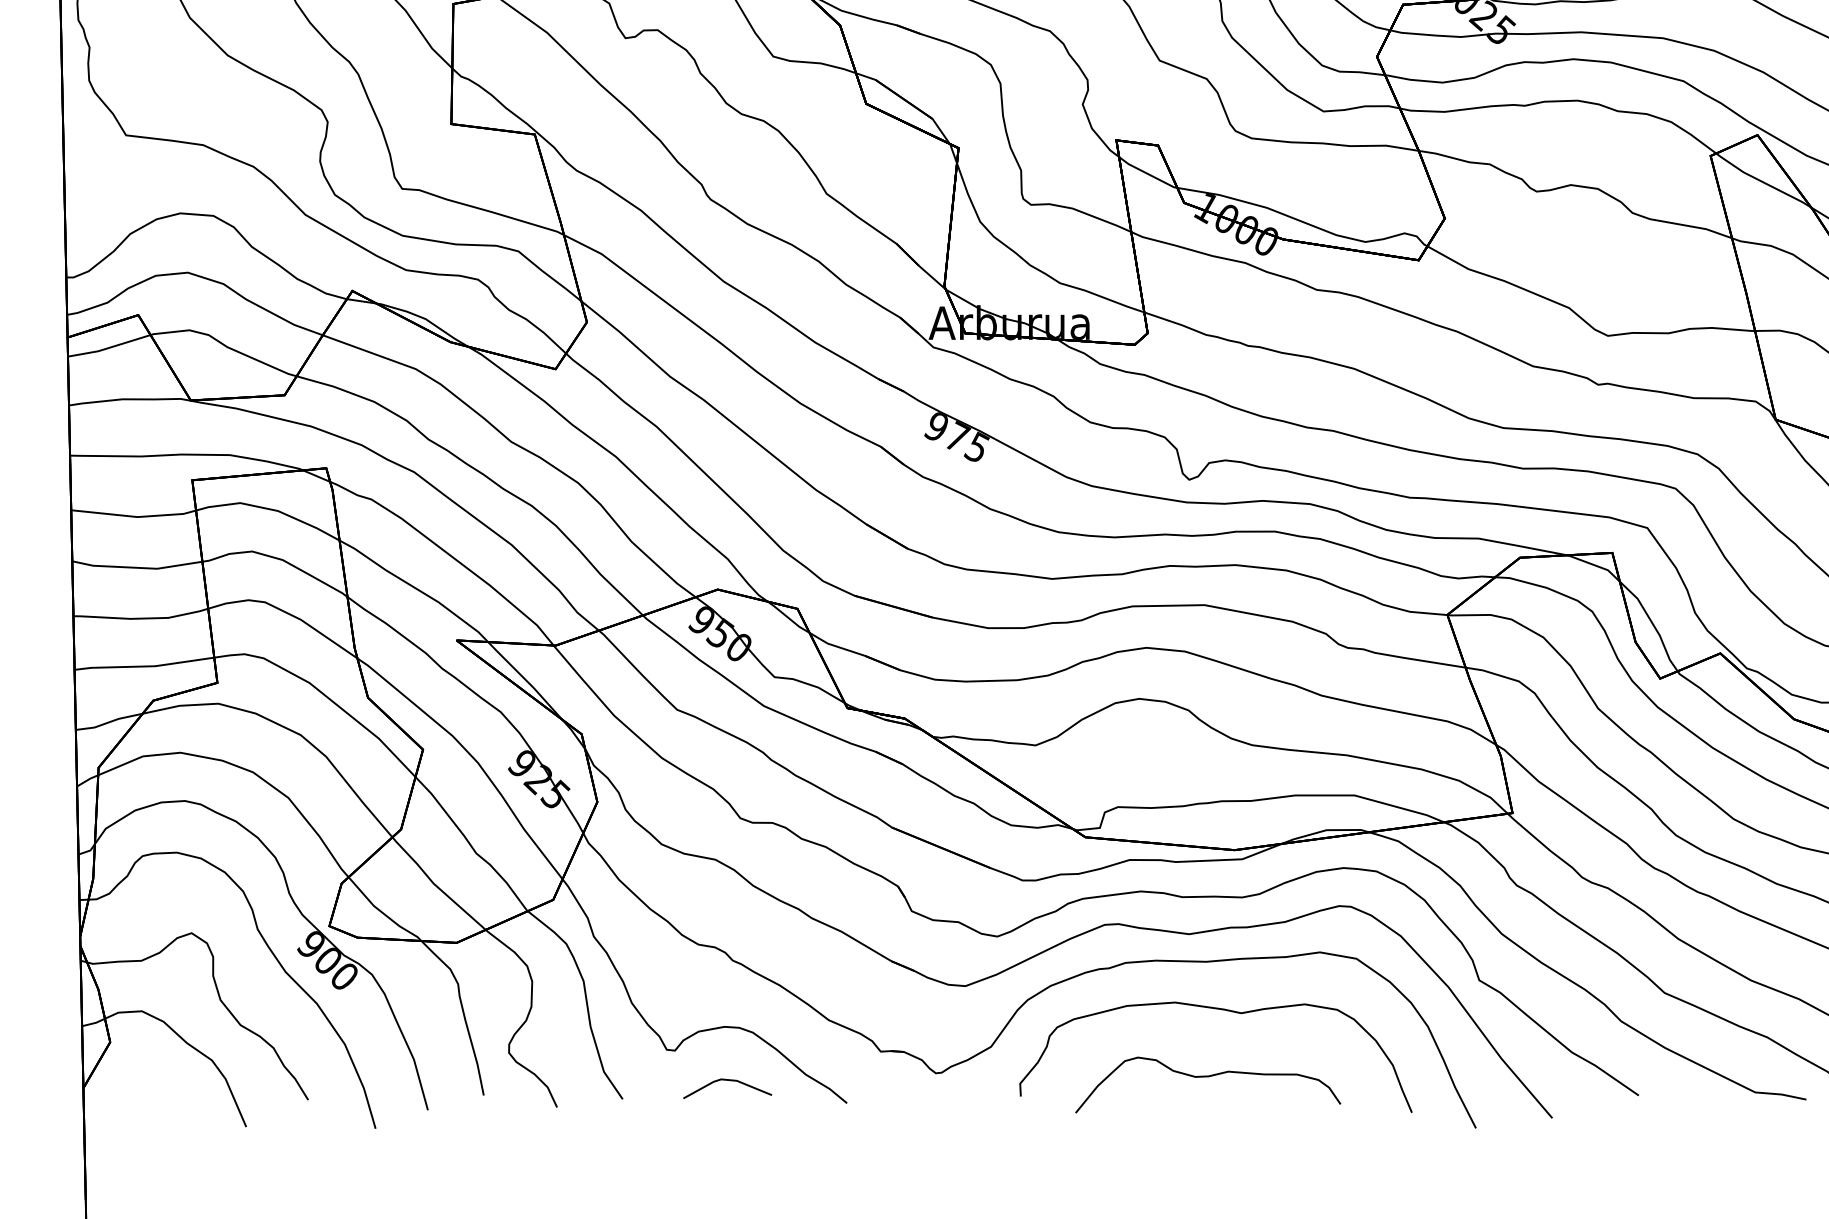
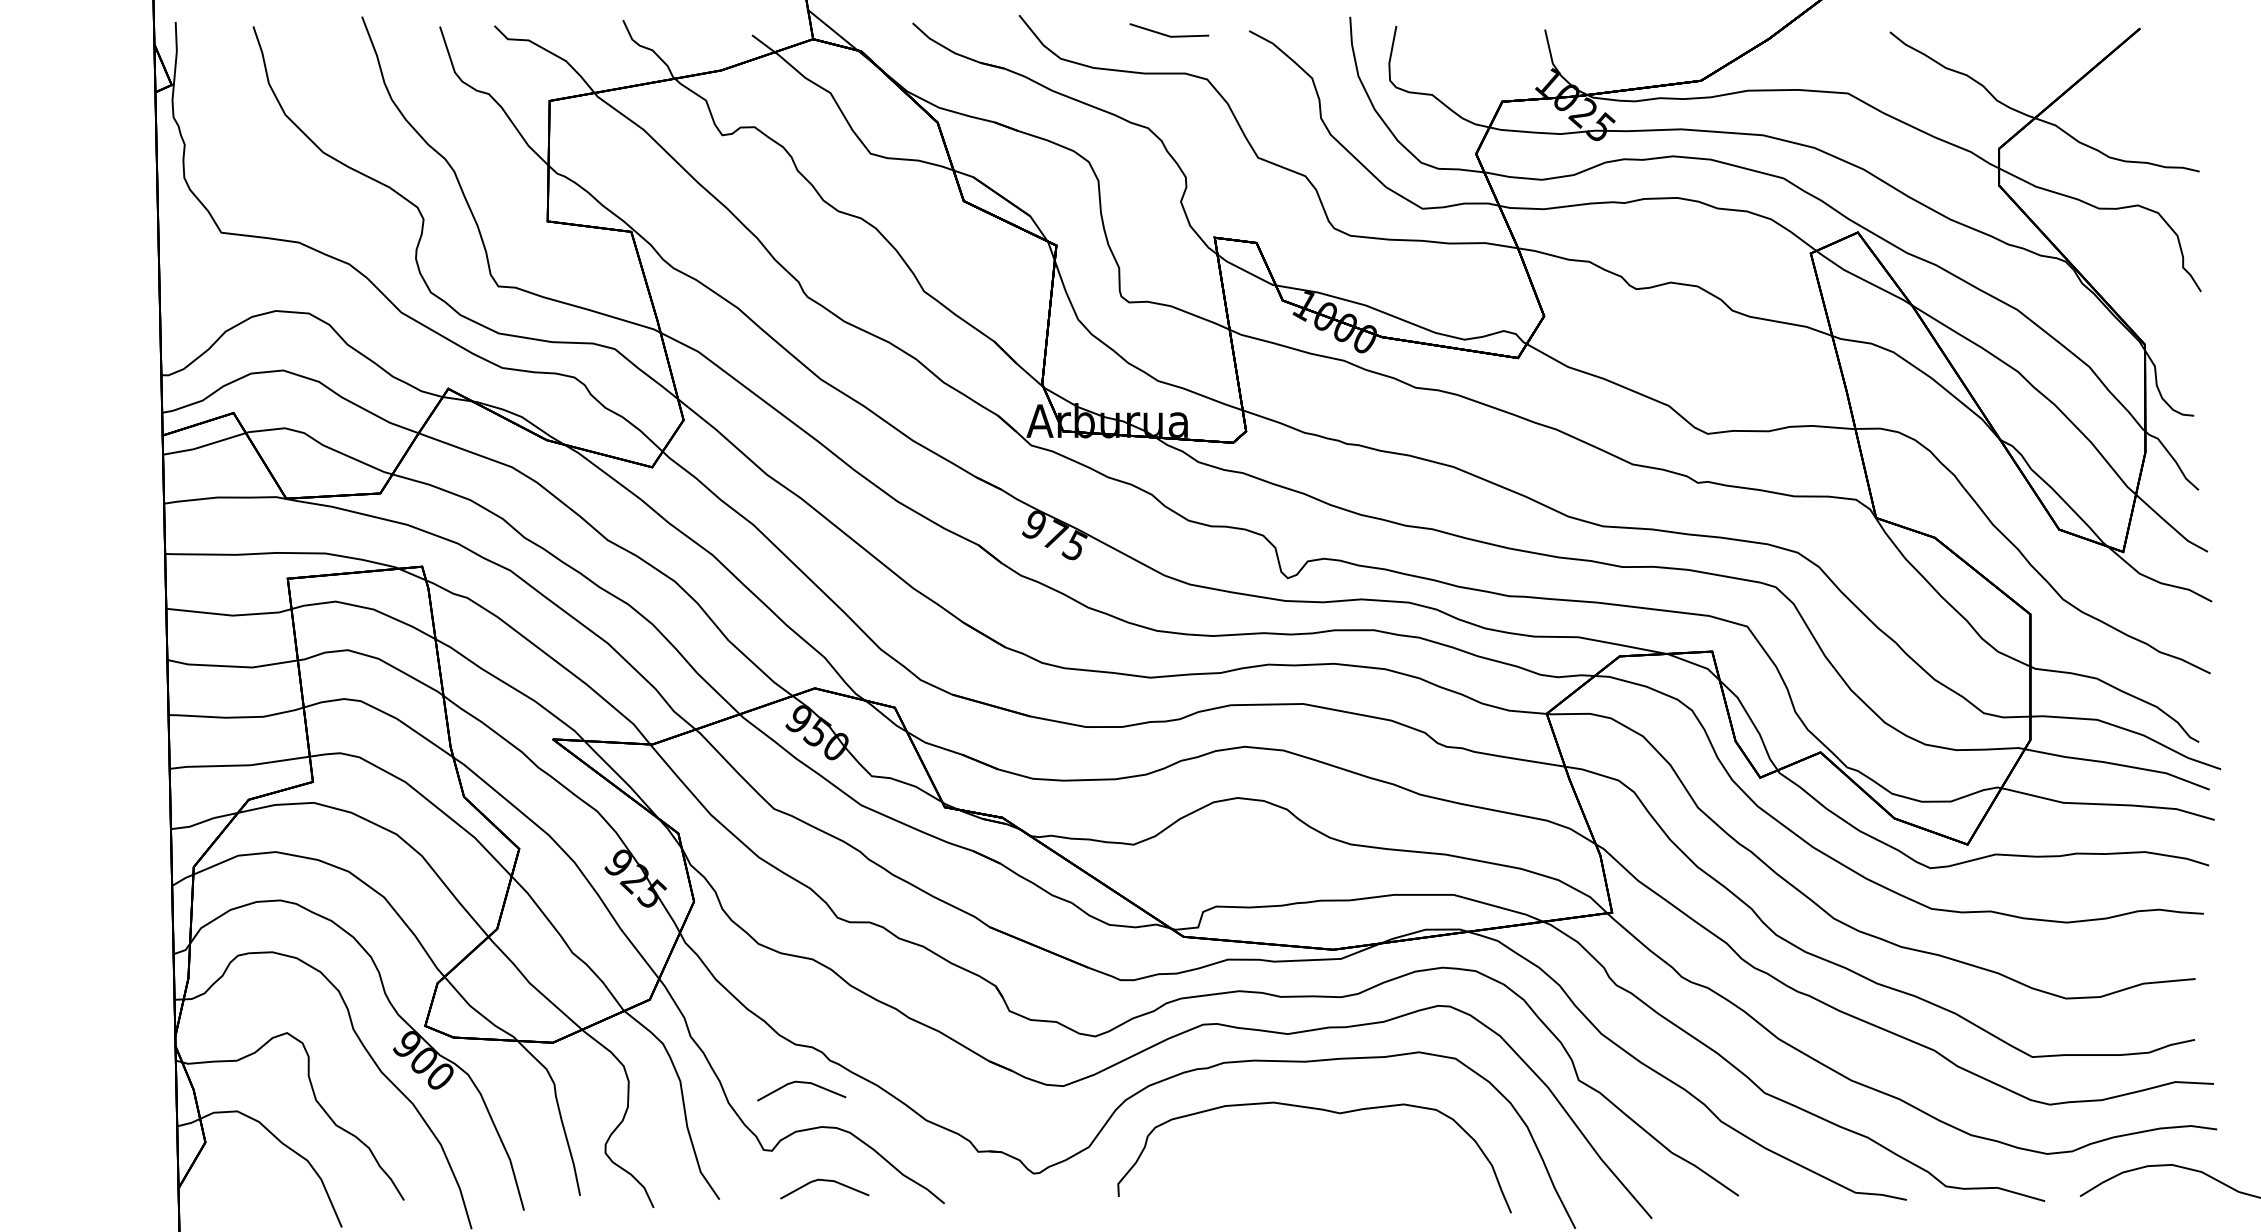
line: (704, 983) -> (801, 1083), added
curve: (1207, 1077) -> (1306, 1177), removed

